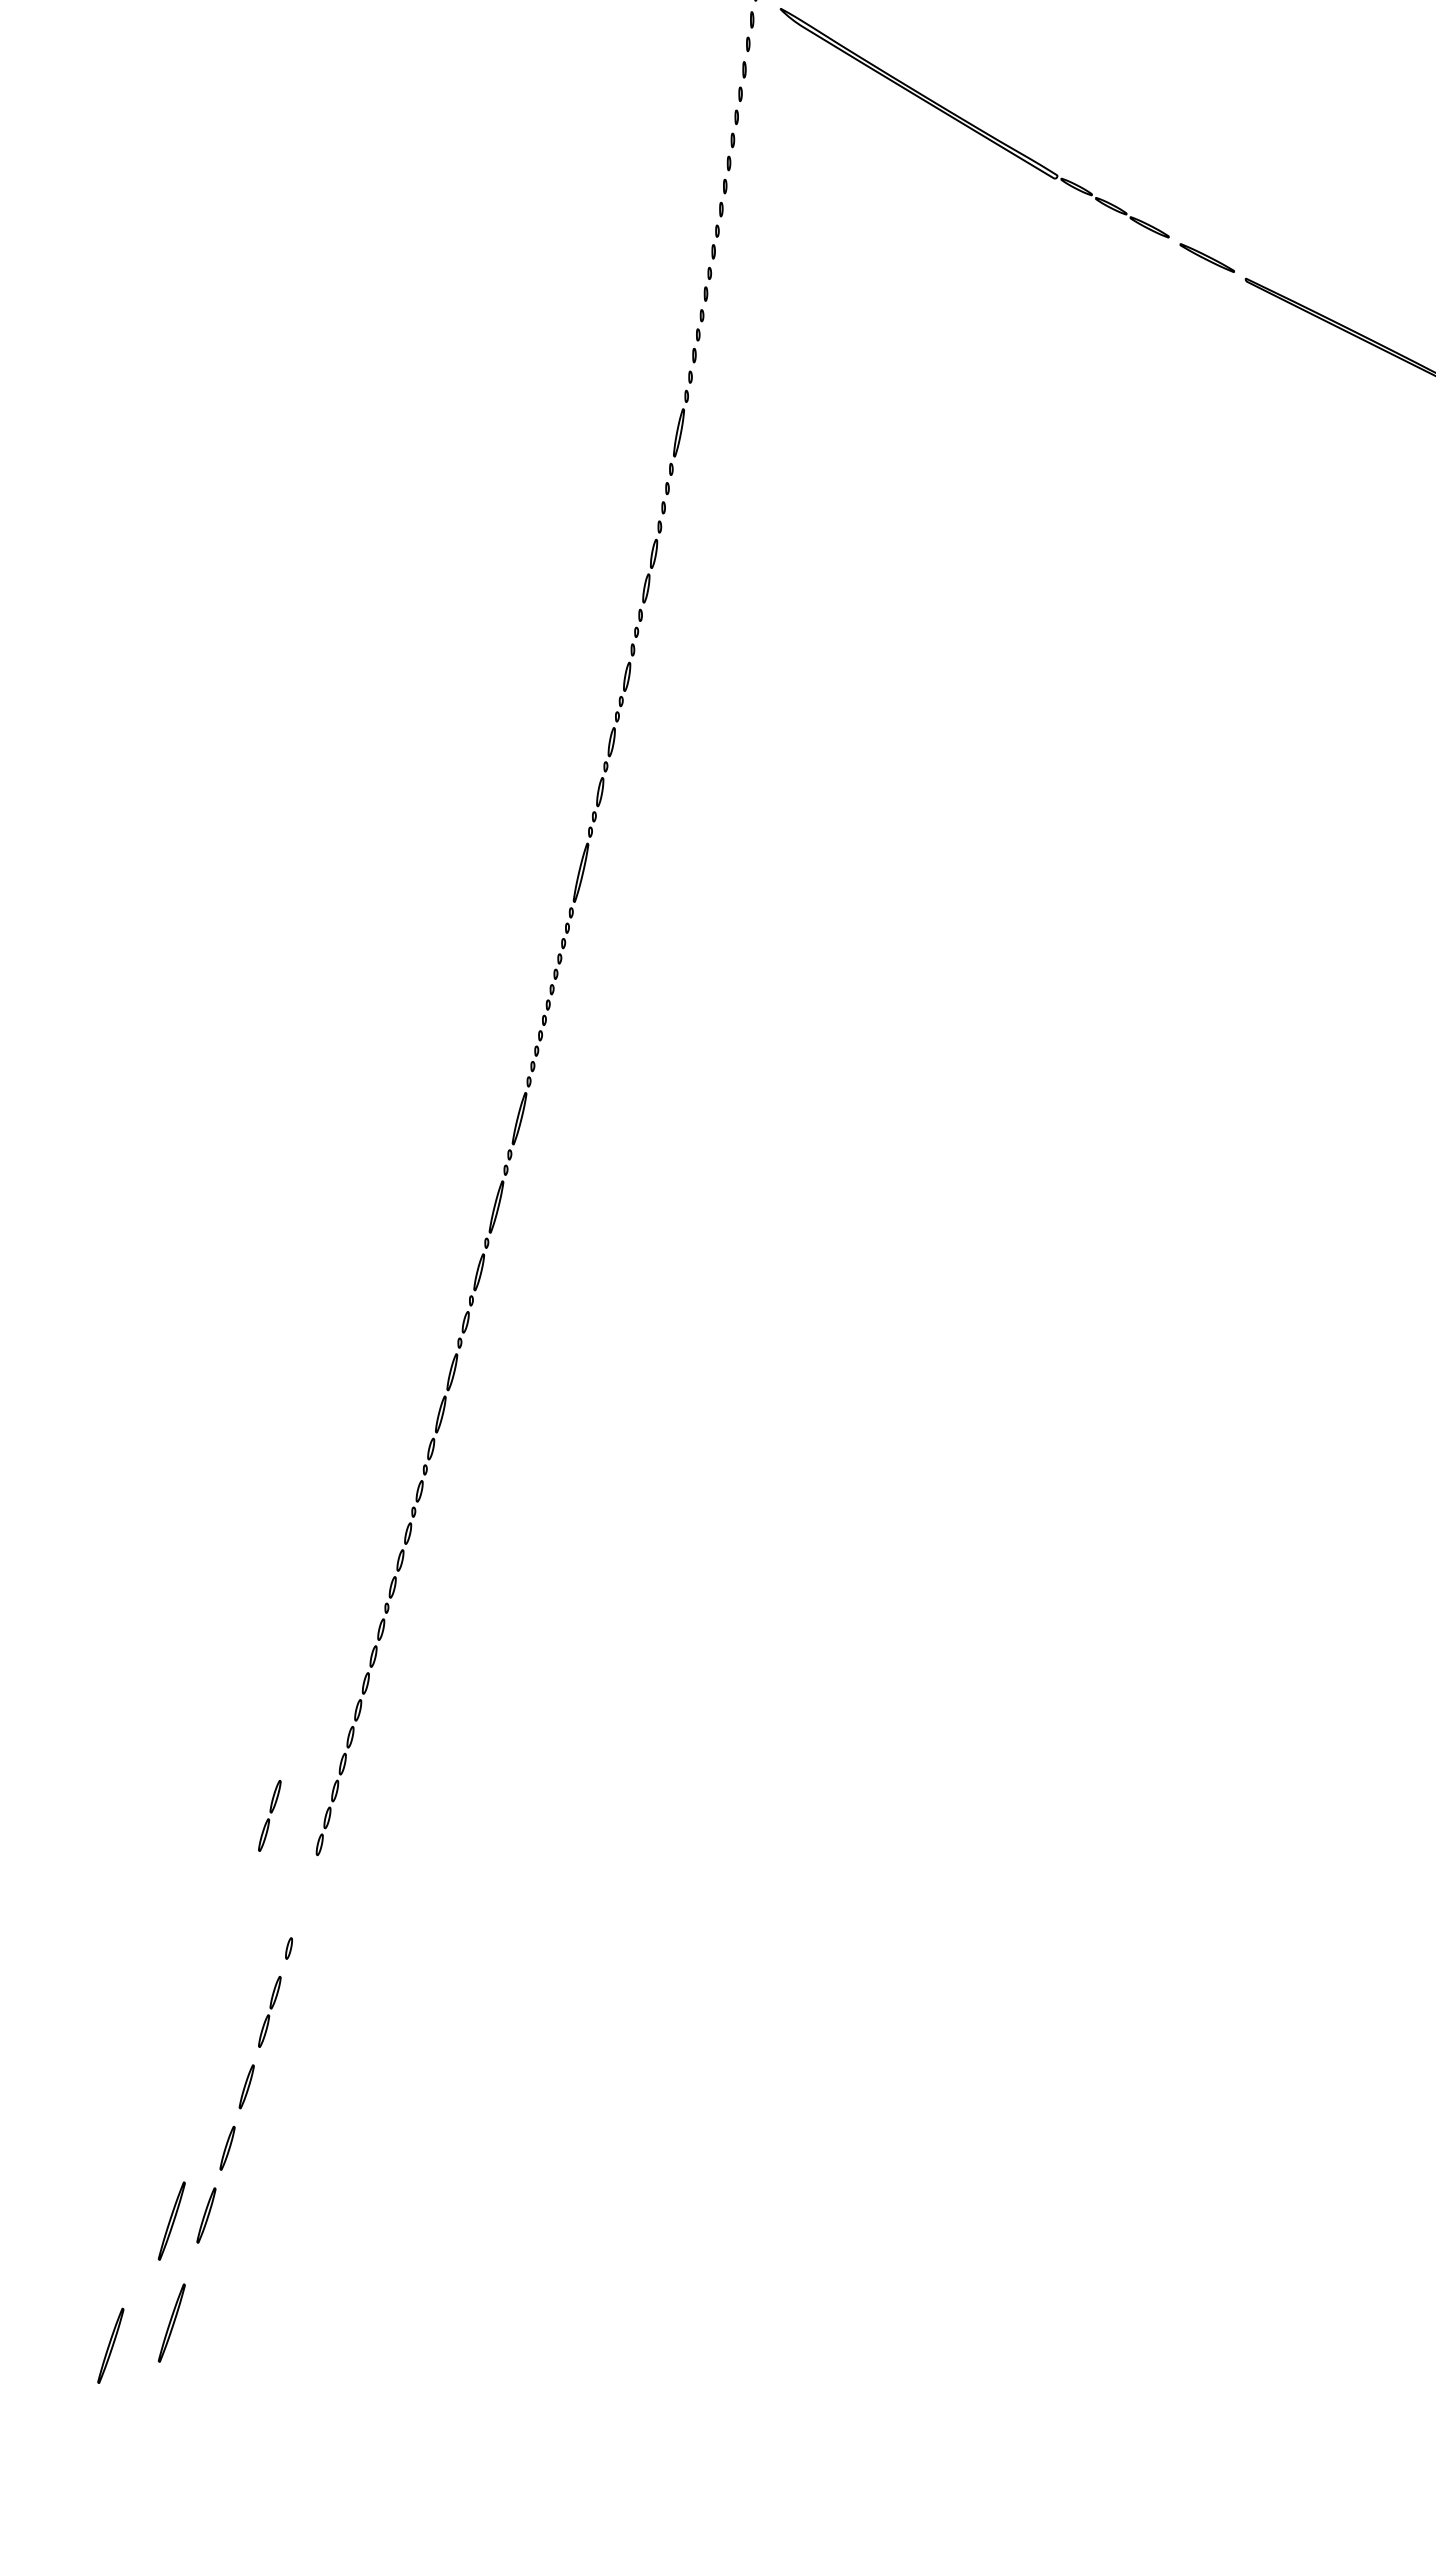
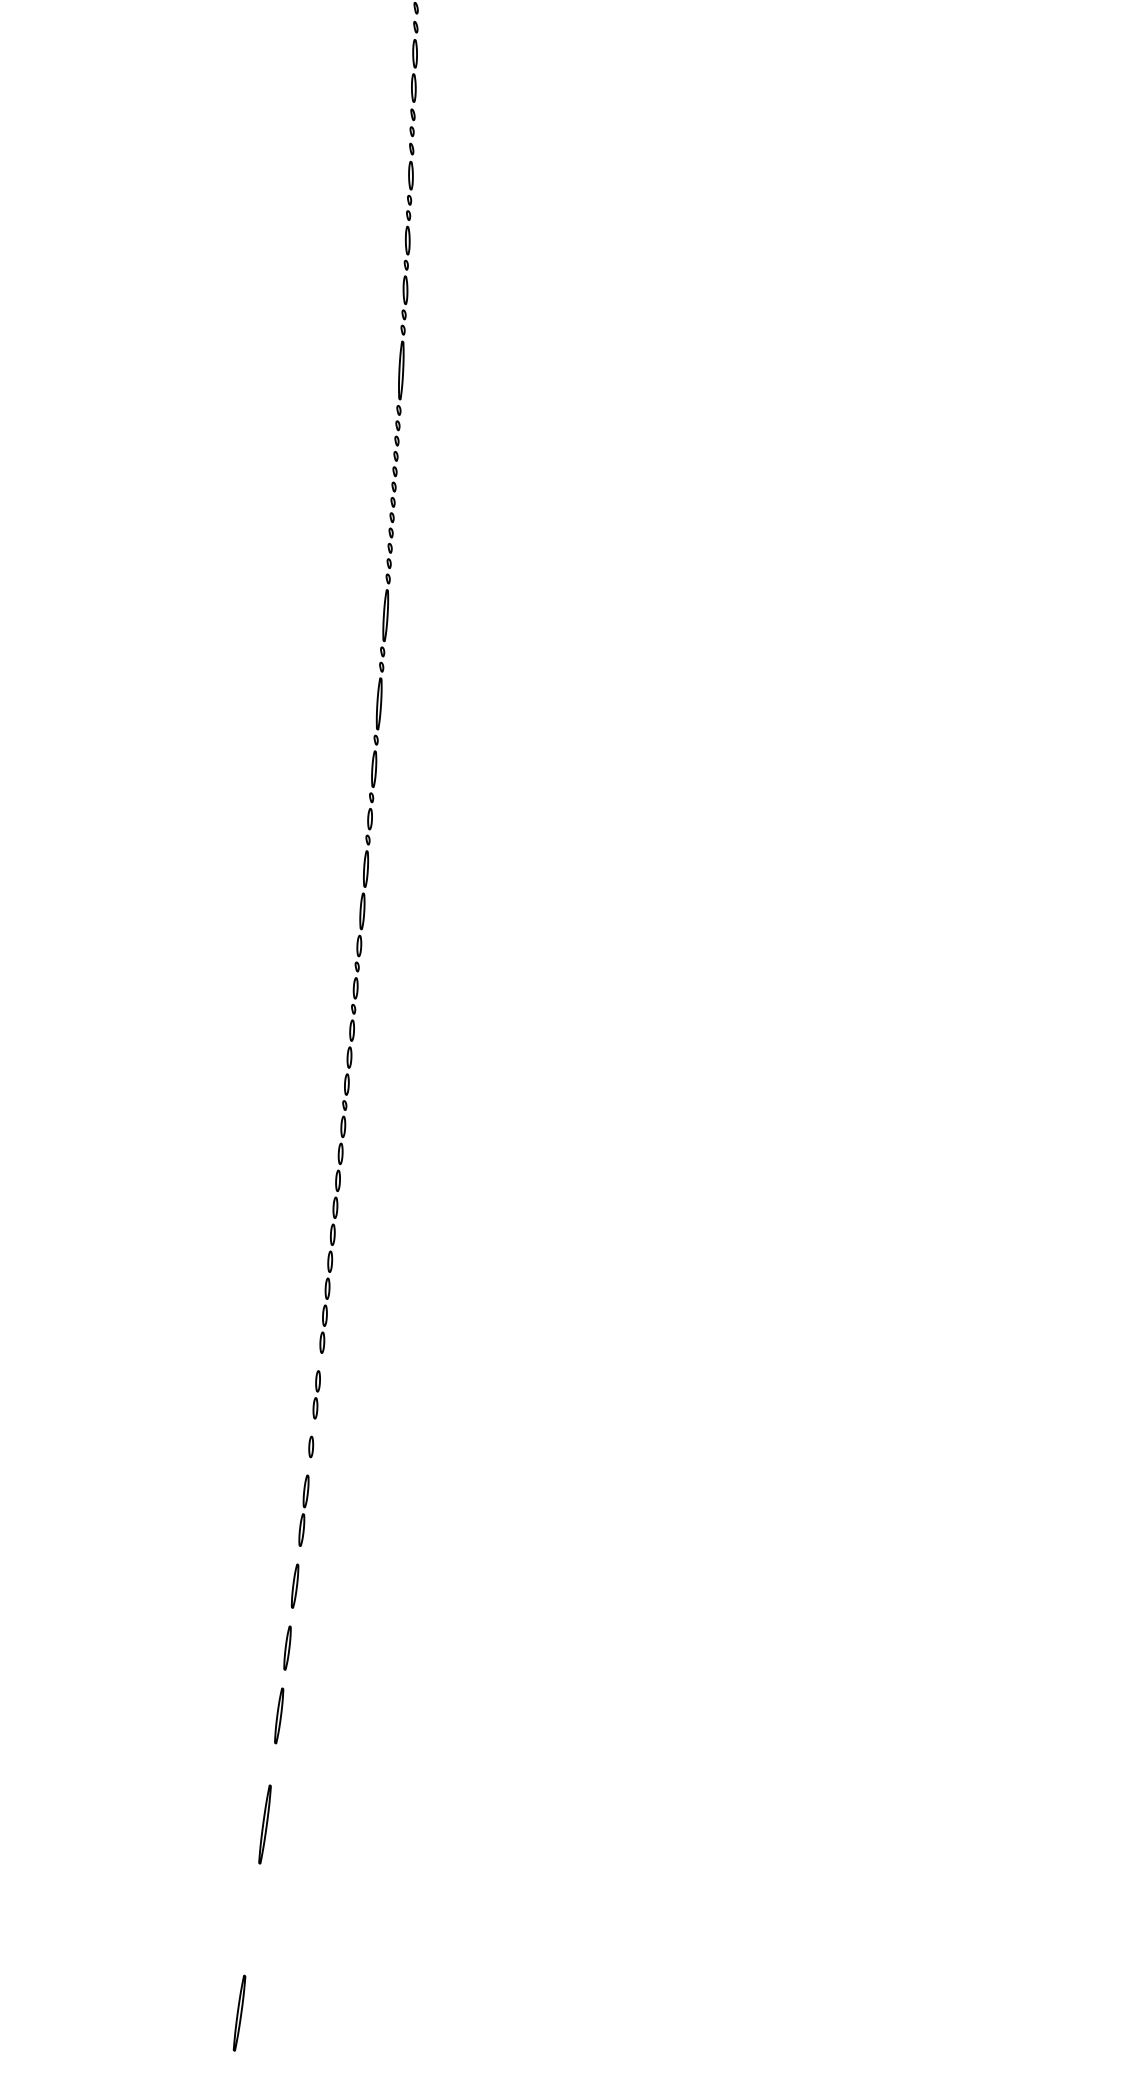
part: (269, 1815) -> (269, 1323), removed
part: (304, 1896) -> (316, 1394), added
part: (171, 2220) -> (246, 1726), removed
part: (110, 2345) -> (239, 2012), moved

